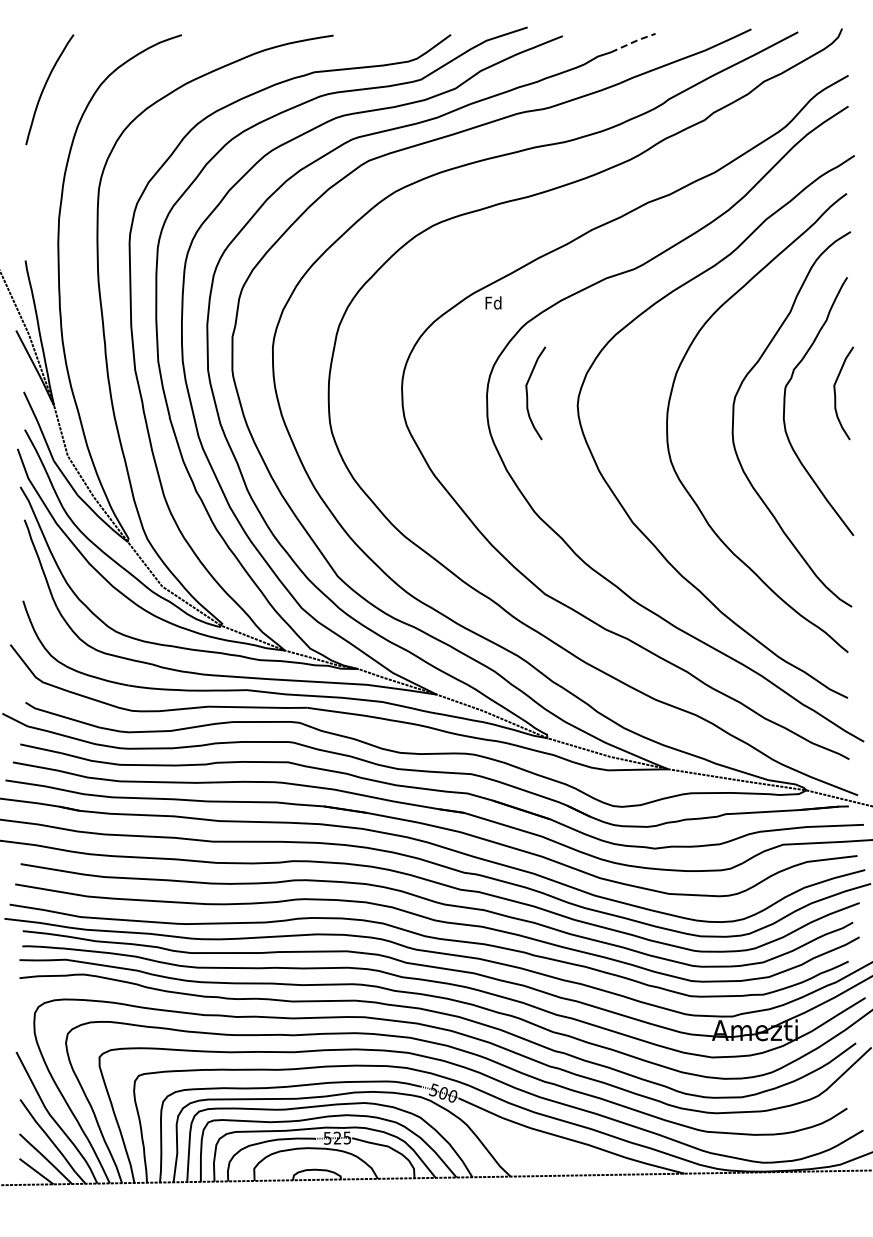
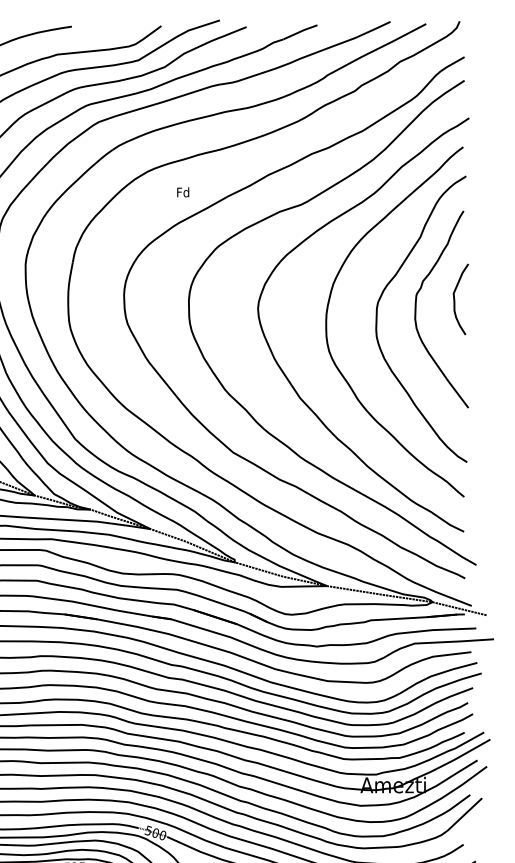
line: (633, 41) -> (300, 31), dashed -> solid
text: (493, 302) -> (183, 192), moved
curve: (528, 396) -> (220, 301), removed

